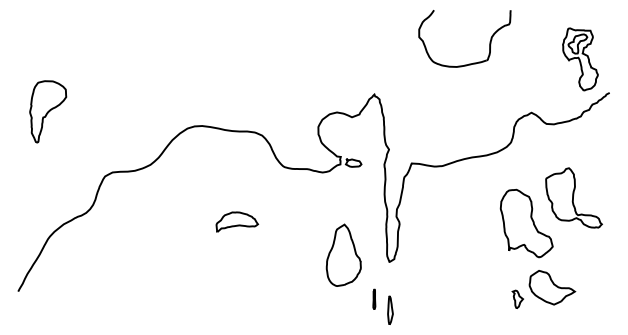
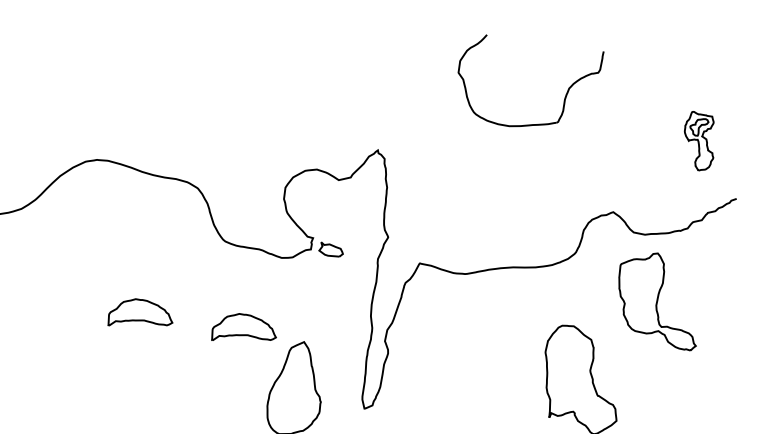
part: (580, 59) -> (699, 141), size x0.6
part: (573, 197) -> (658, 299), moved
part: (305, 221) -> (245, 328), added

